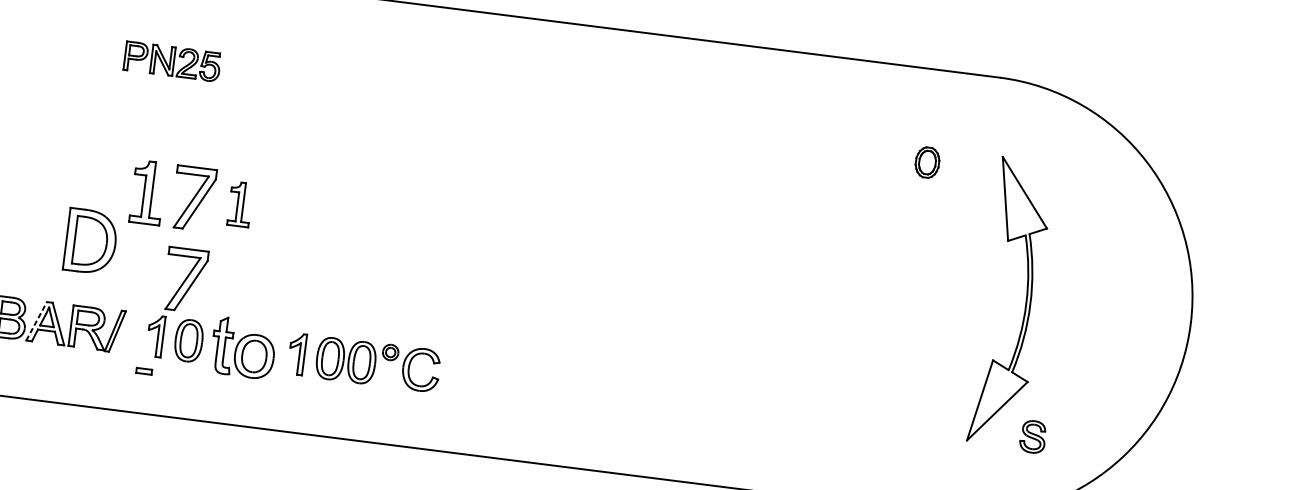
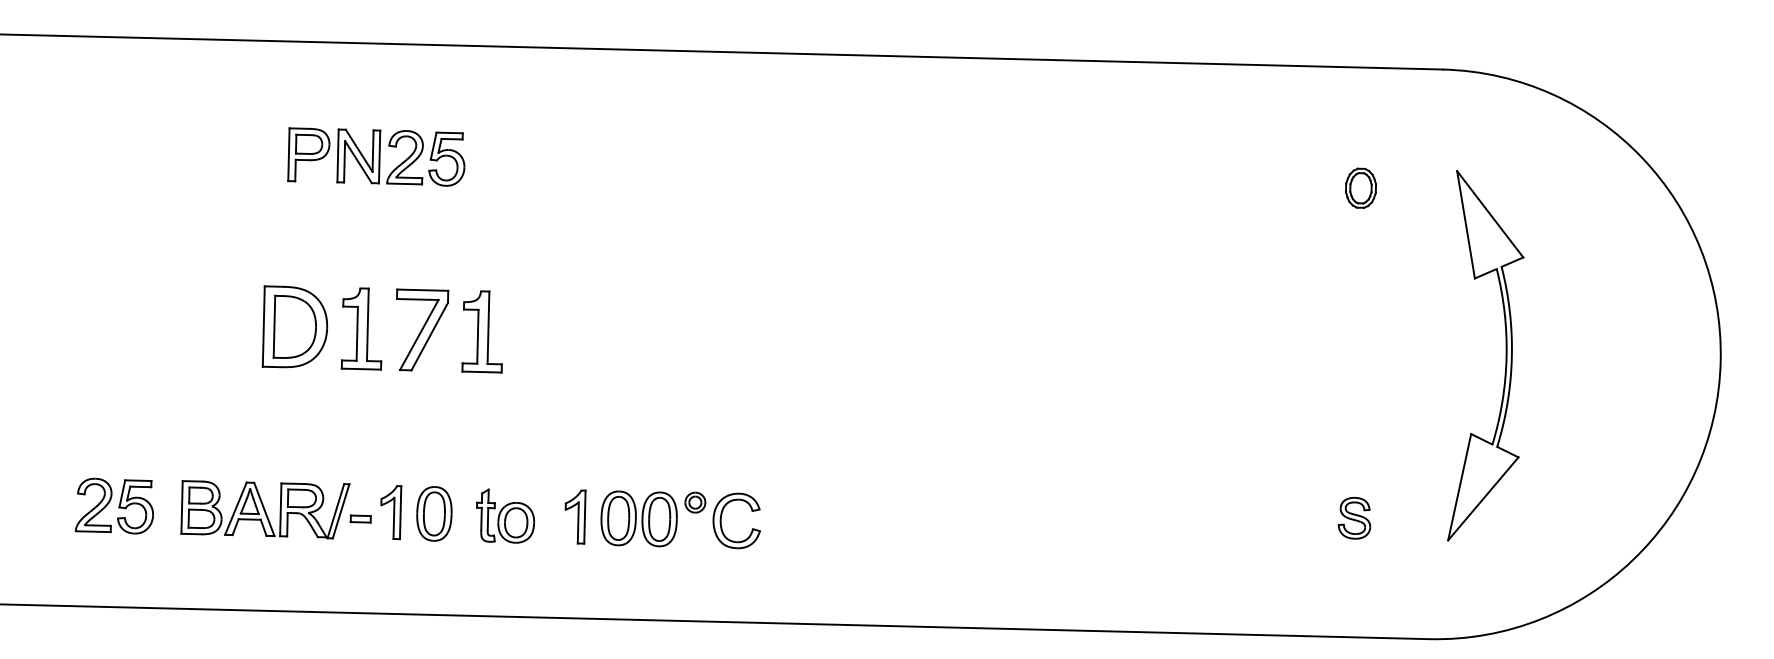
part: (172, 61) -> (376, 156), size x1.43
part: (239, 204) -> (481, 331), size x1.43
part: (90, 241) -> (294, 326), moved
part: (185, 279) -> (422, 435), removed
line: (37, 321) -> (236, 508), dashed -> solid
part: (243, 347) -> (505, 515), size x0.71
part: (144, 370) -> (360, 518), moved
part: (1033, 436) -> (1354, 517), moved

